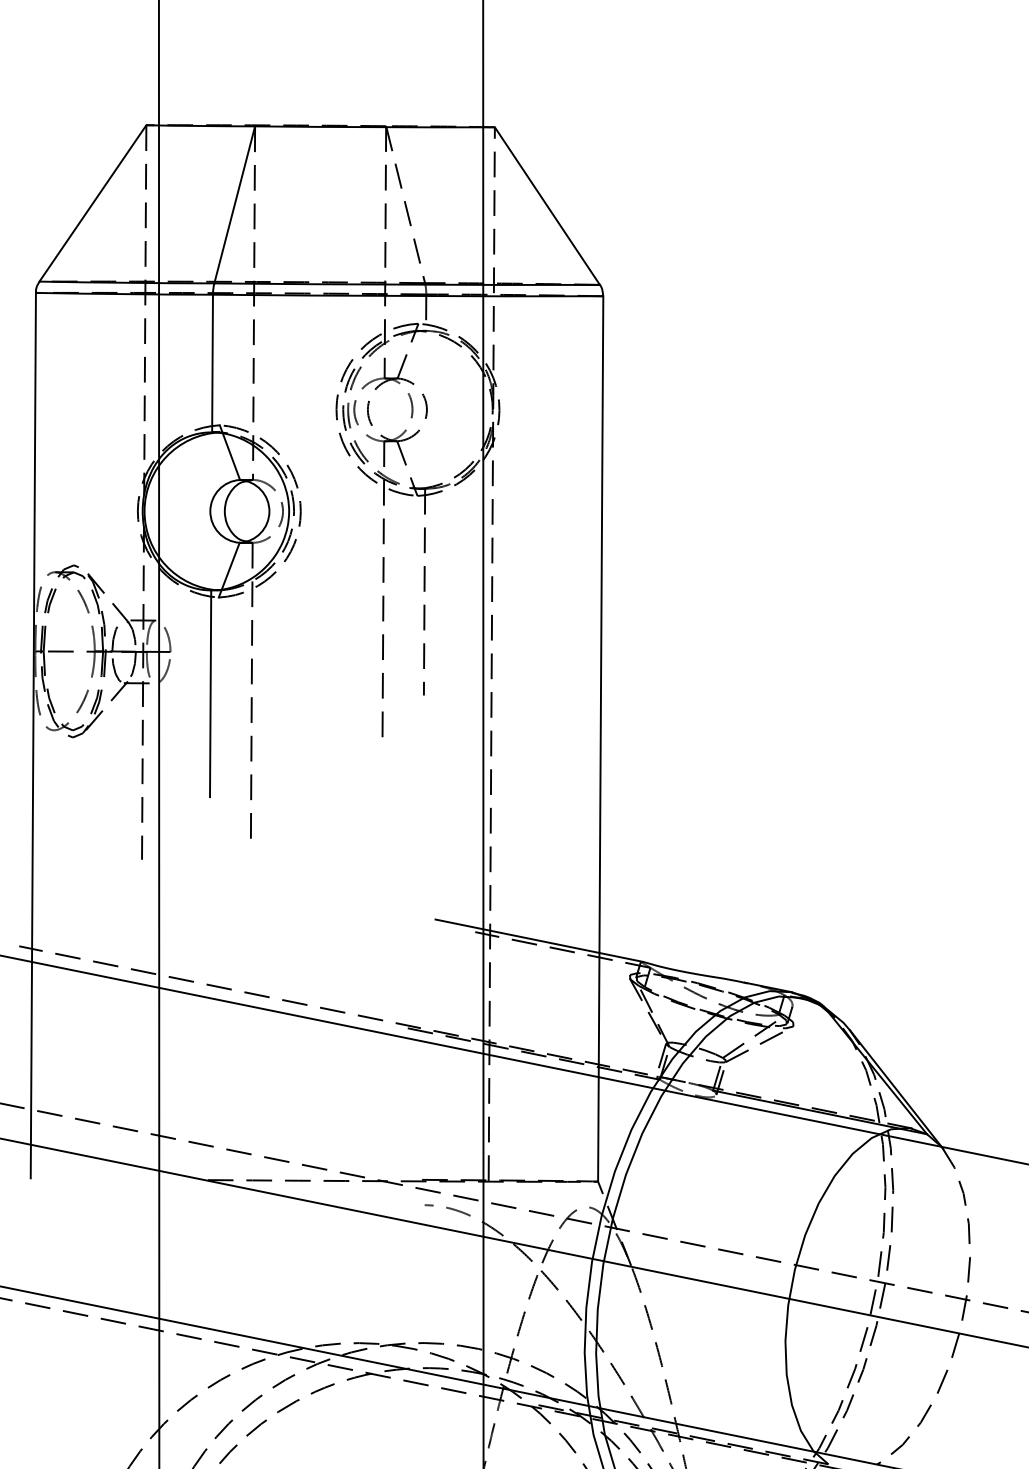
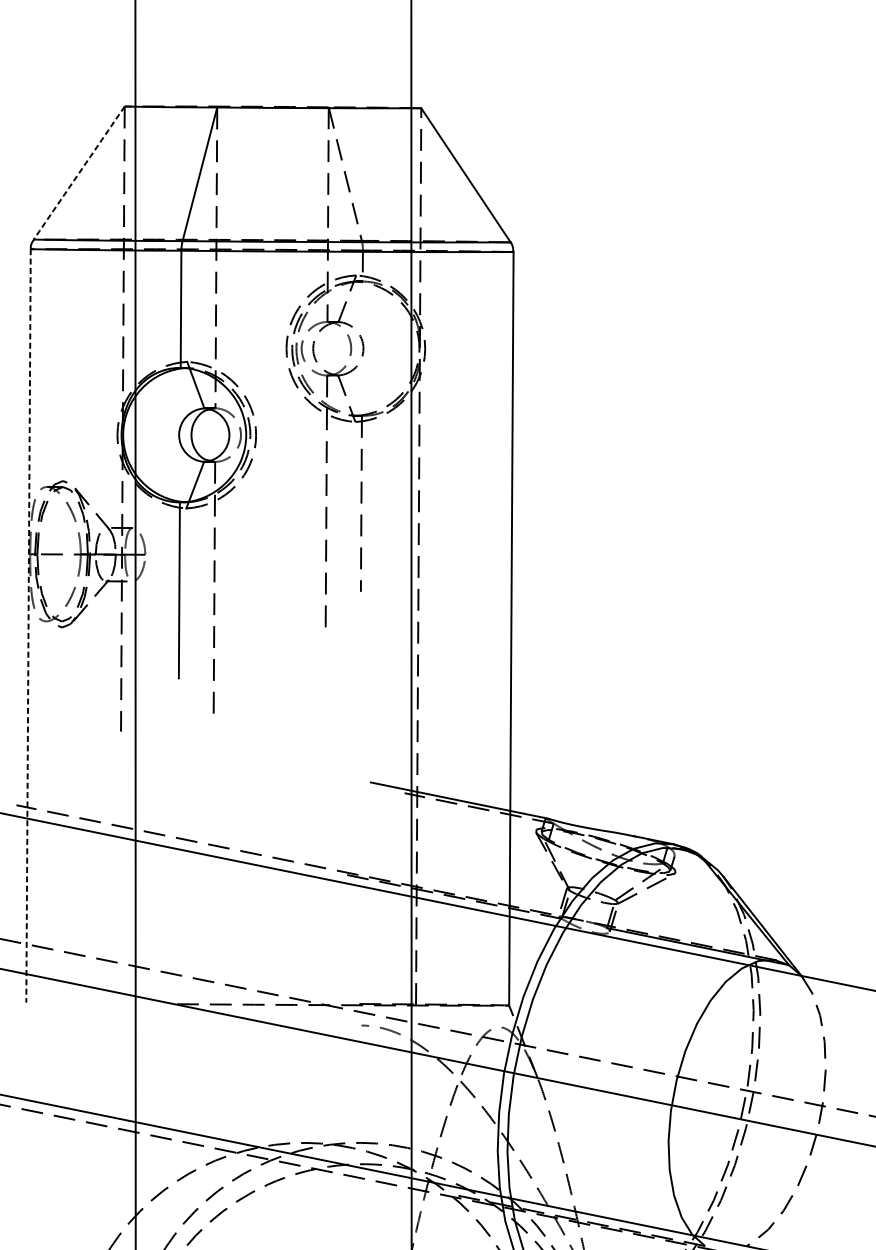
line: (92, 203) -> (78, 173), solid -> dashed
line: (33, 735) -> (28, 625), solid -> dashed

